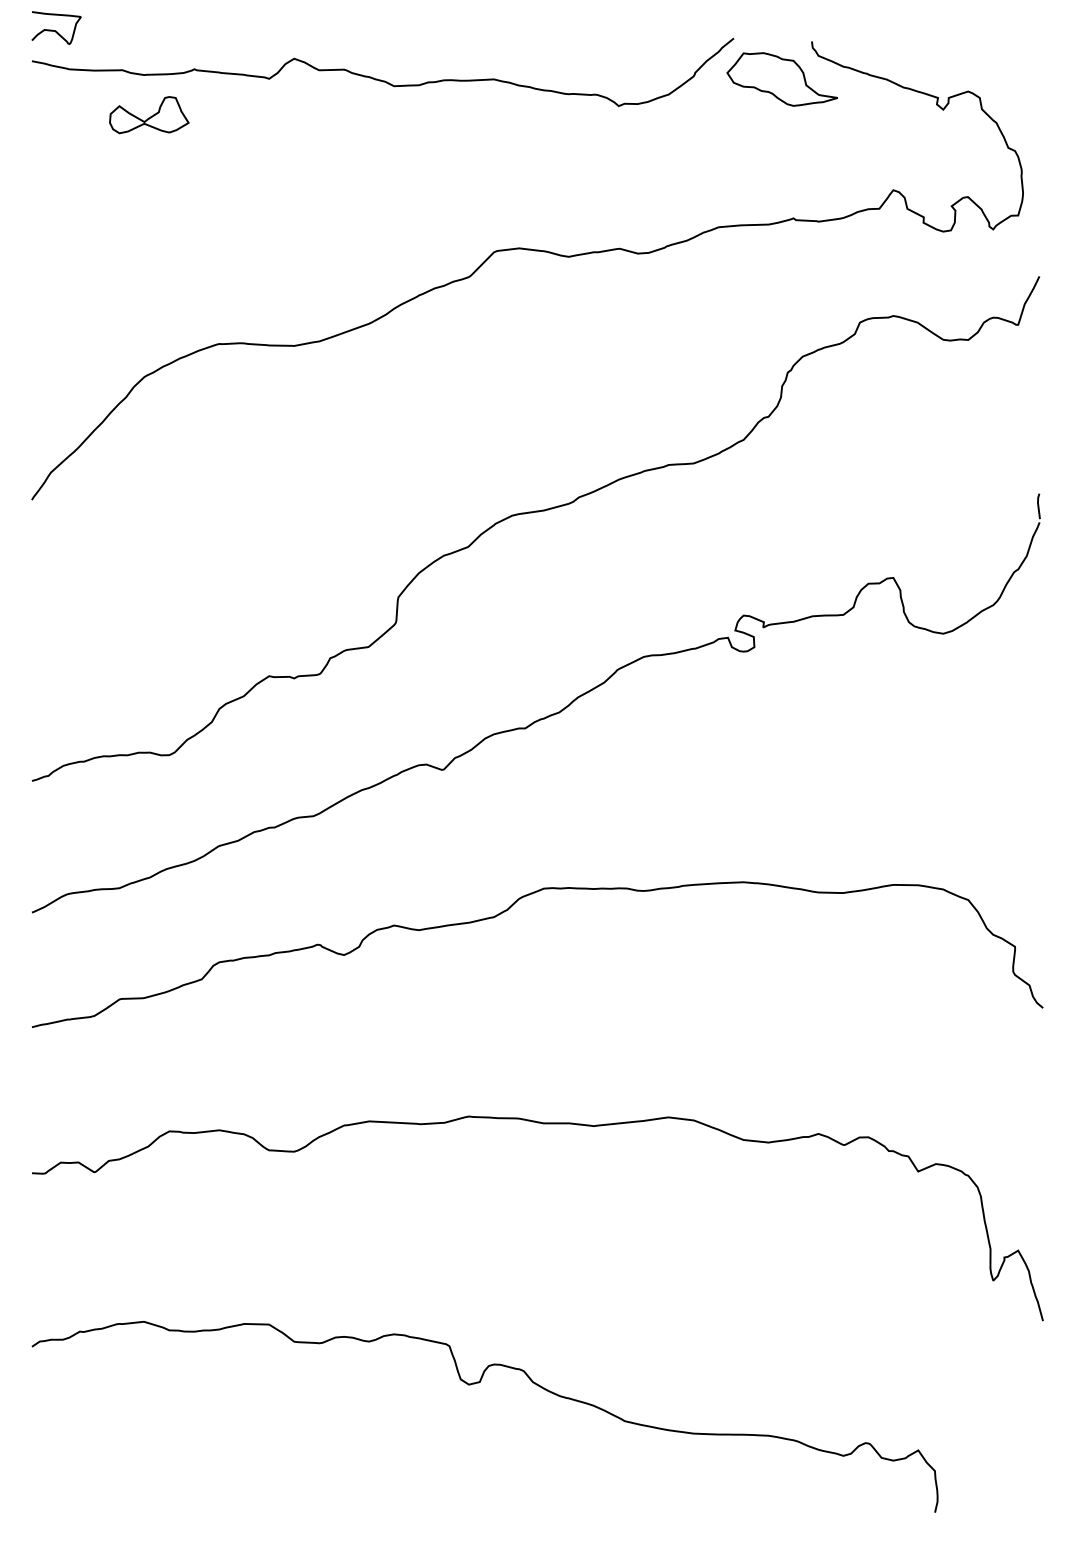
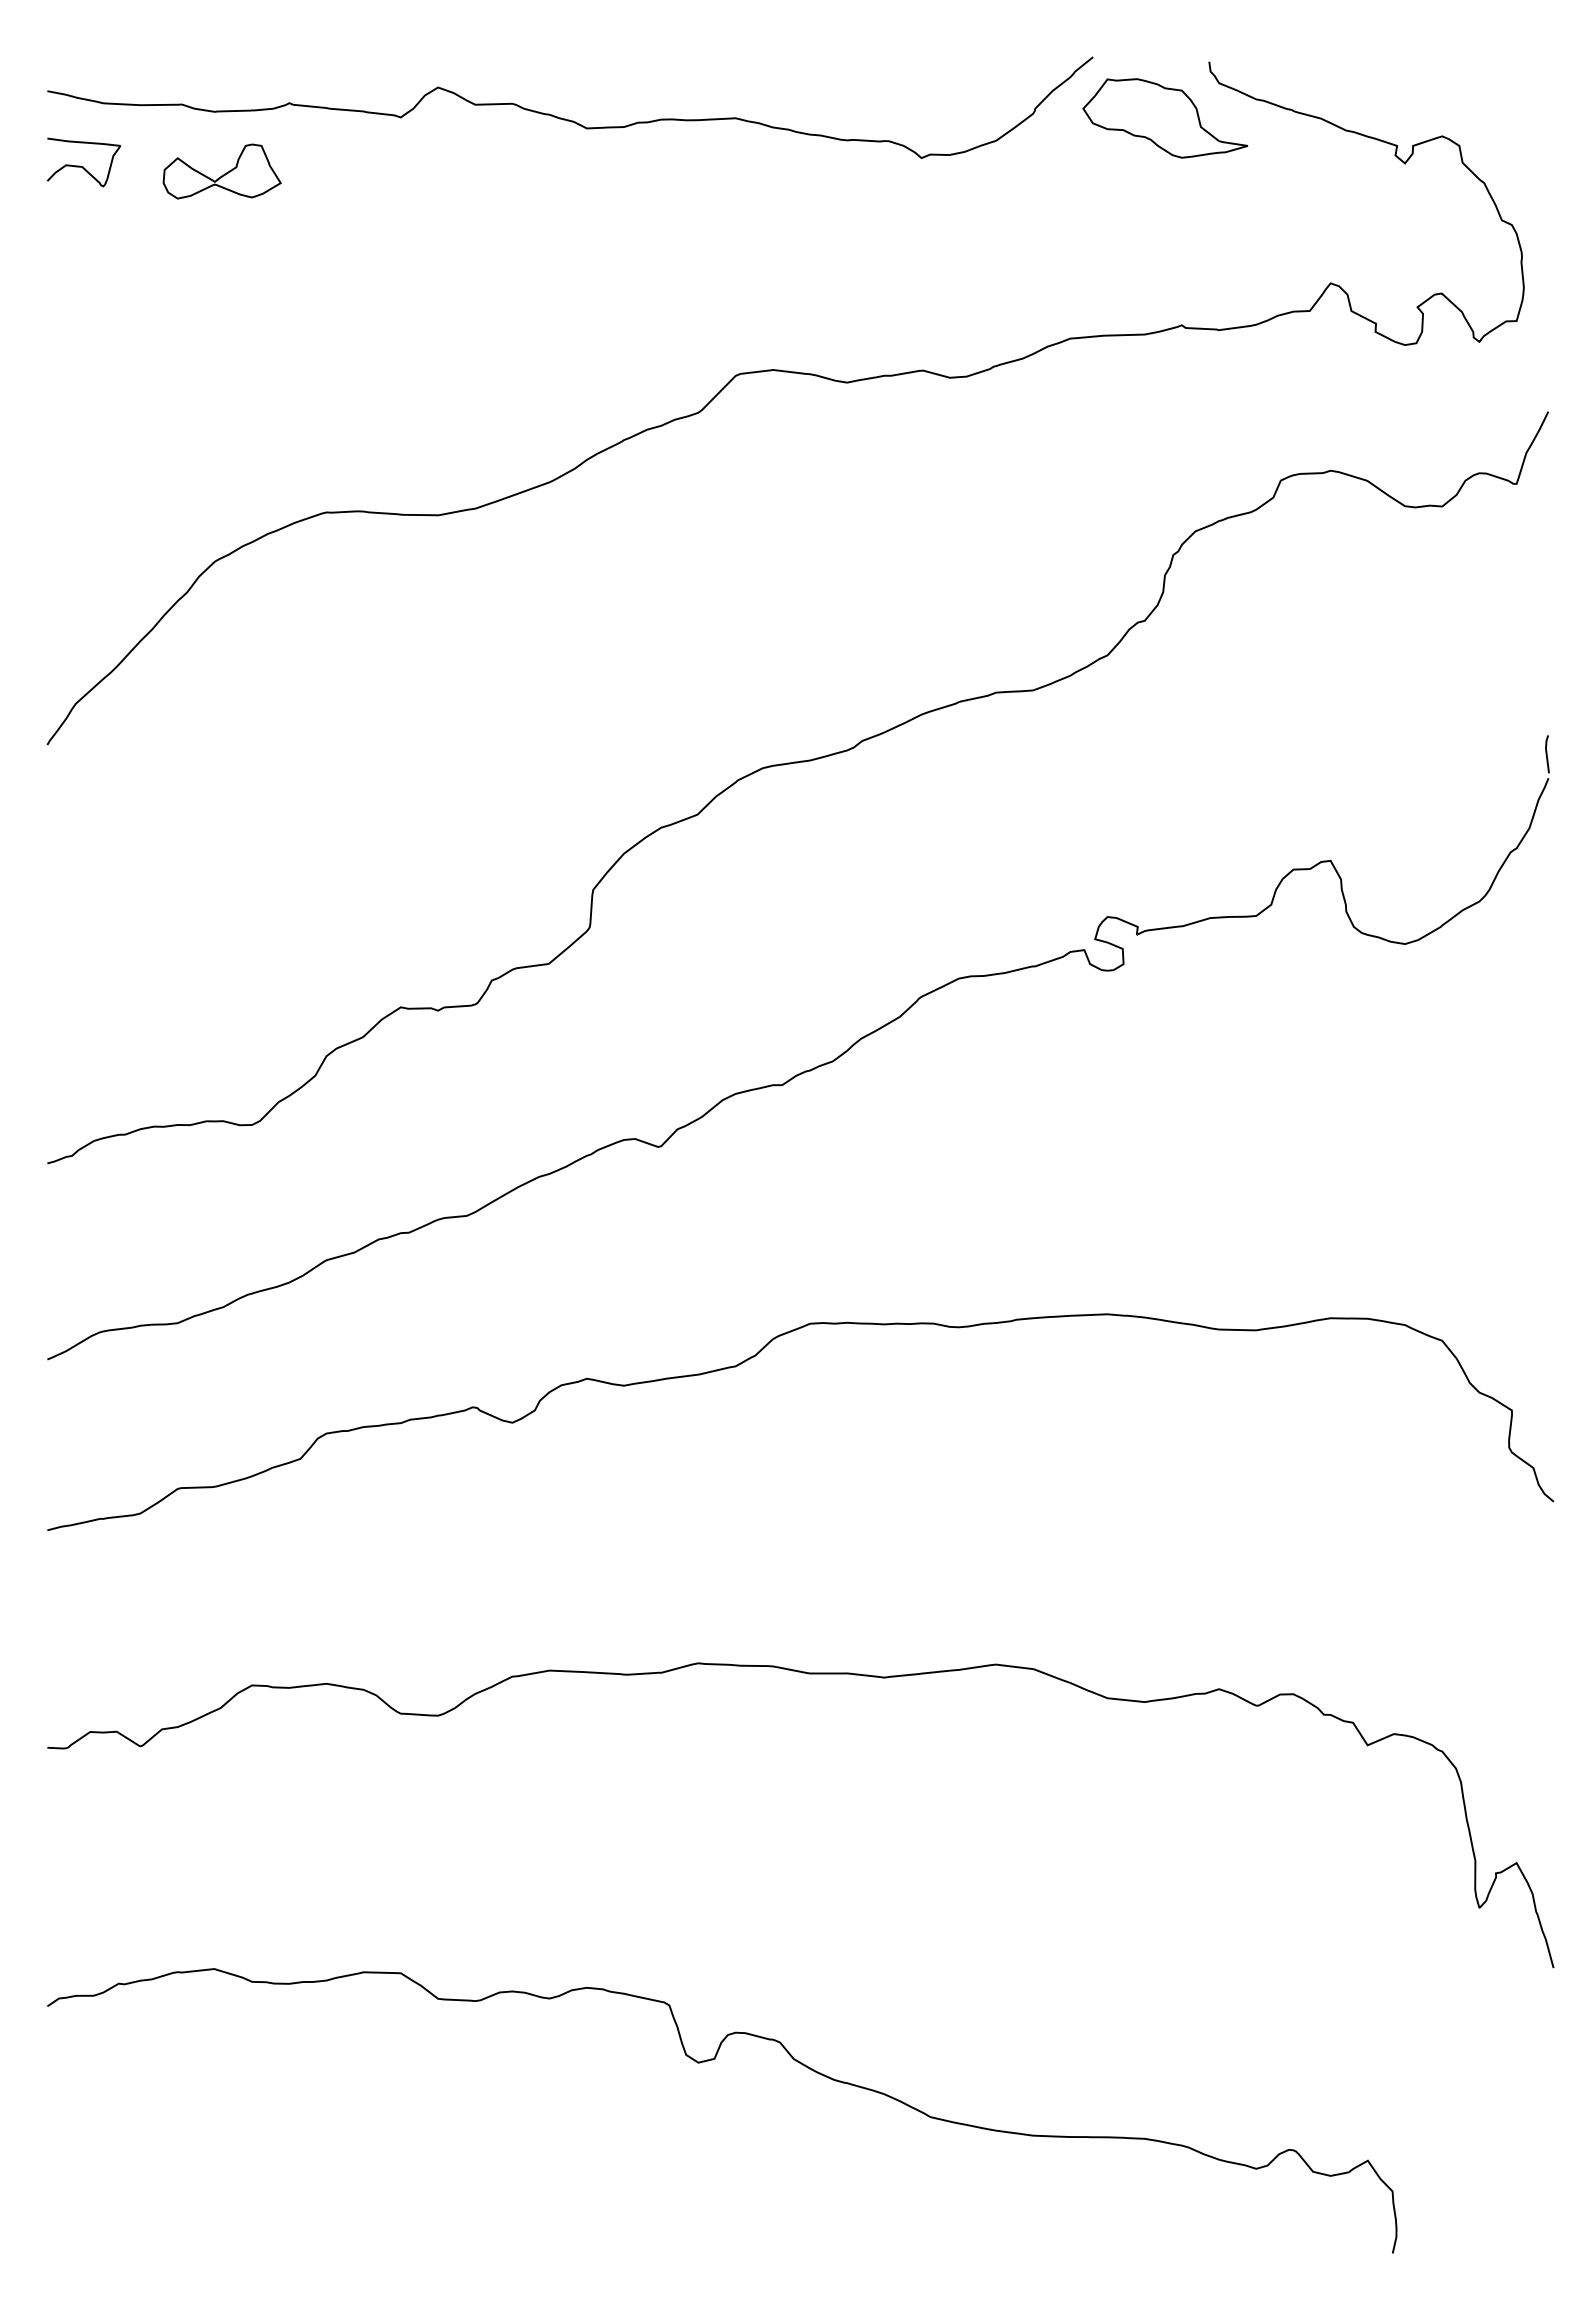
curve: (56, 30) -> (83, 166), moved

